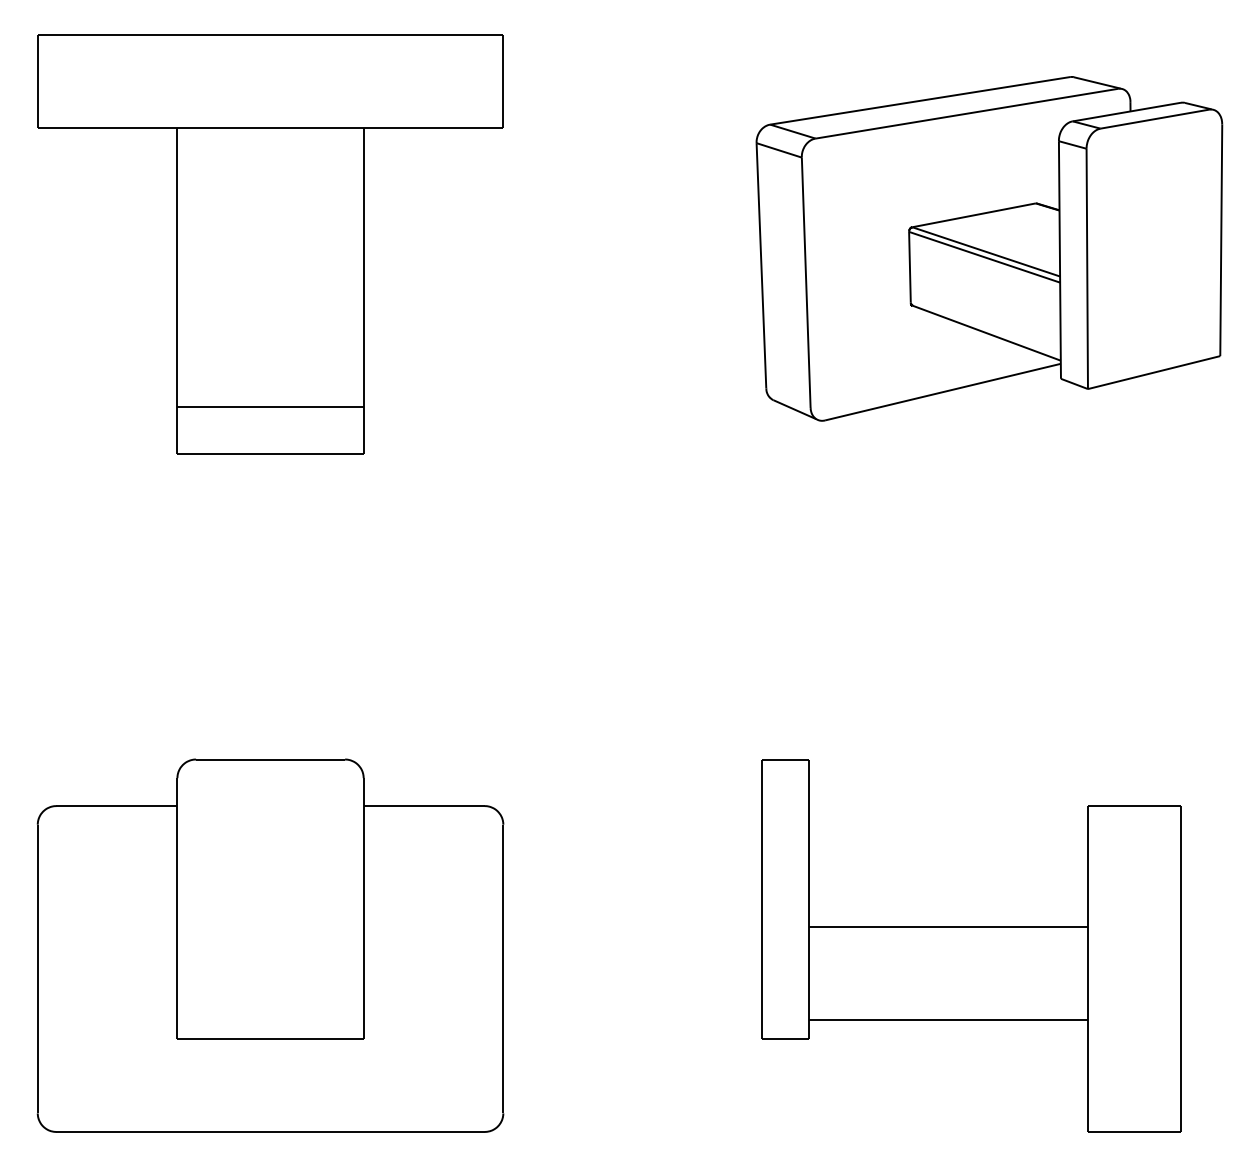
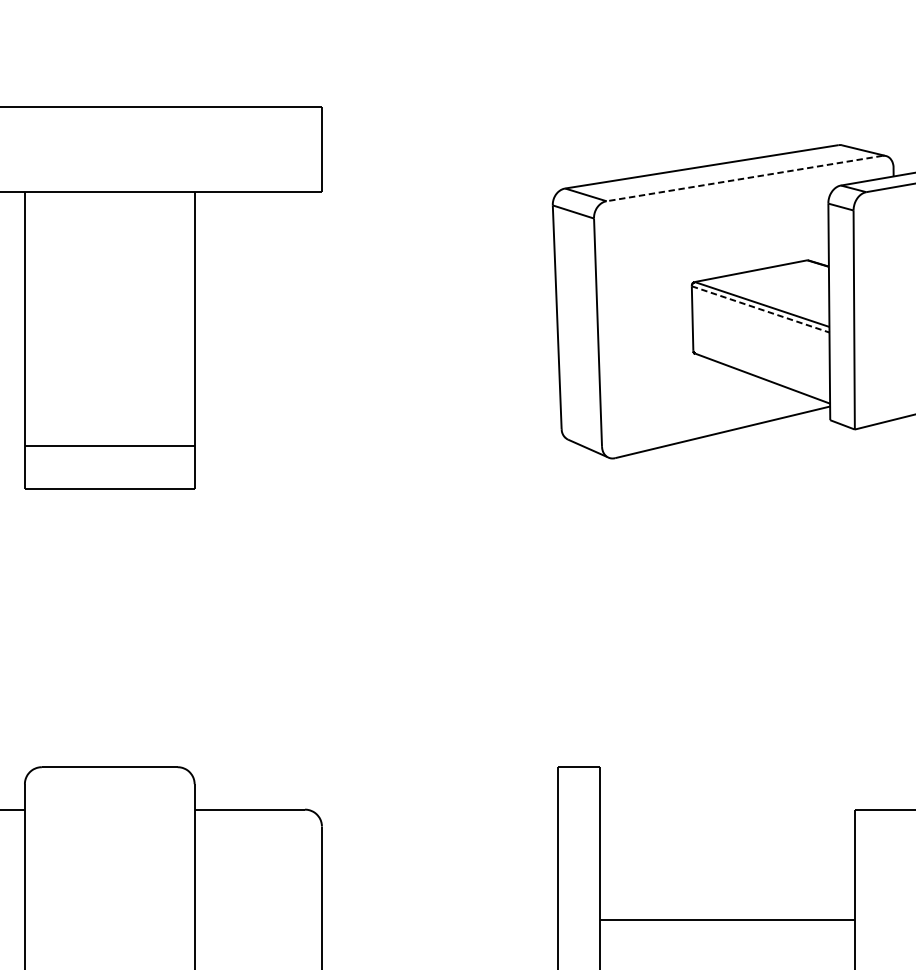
line: (966, 113) -> (744, 178), solid -> dashed
line: (984, 257) -> (760, 309), solid -> dashed

